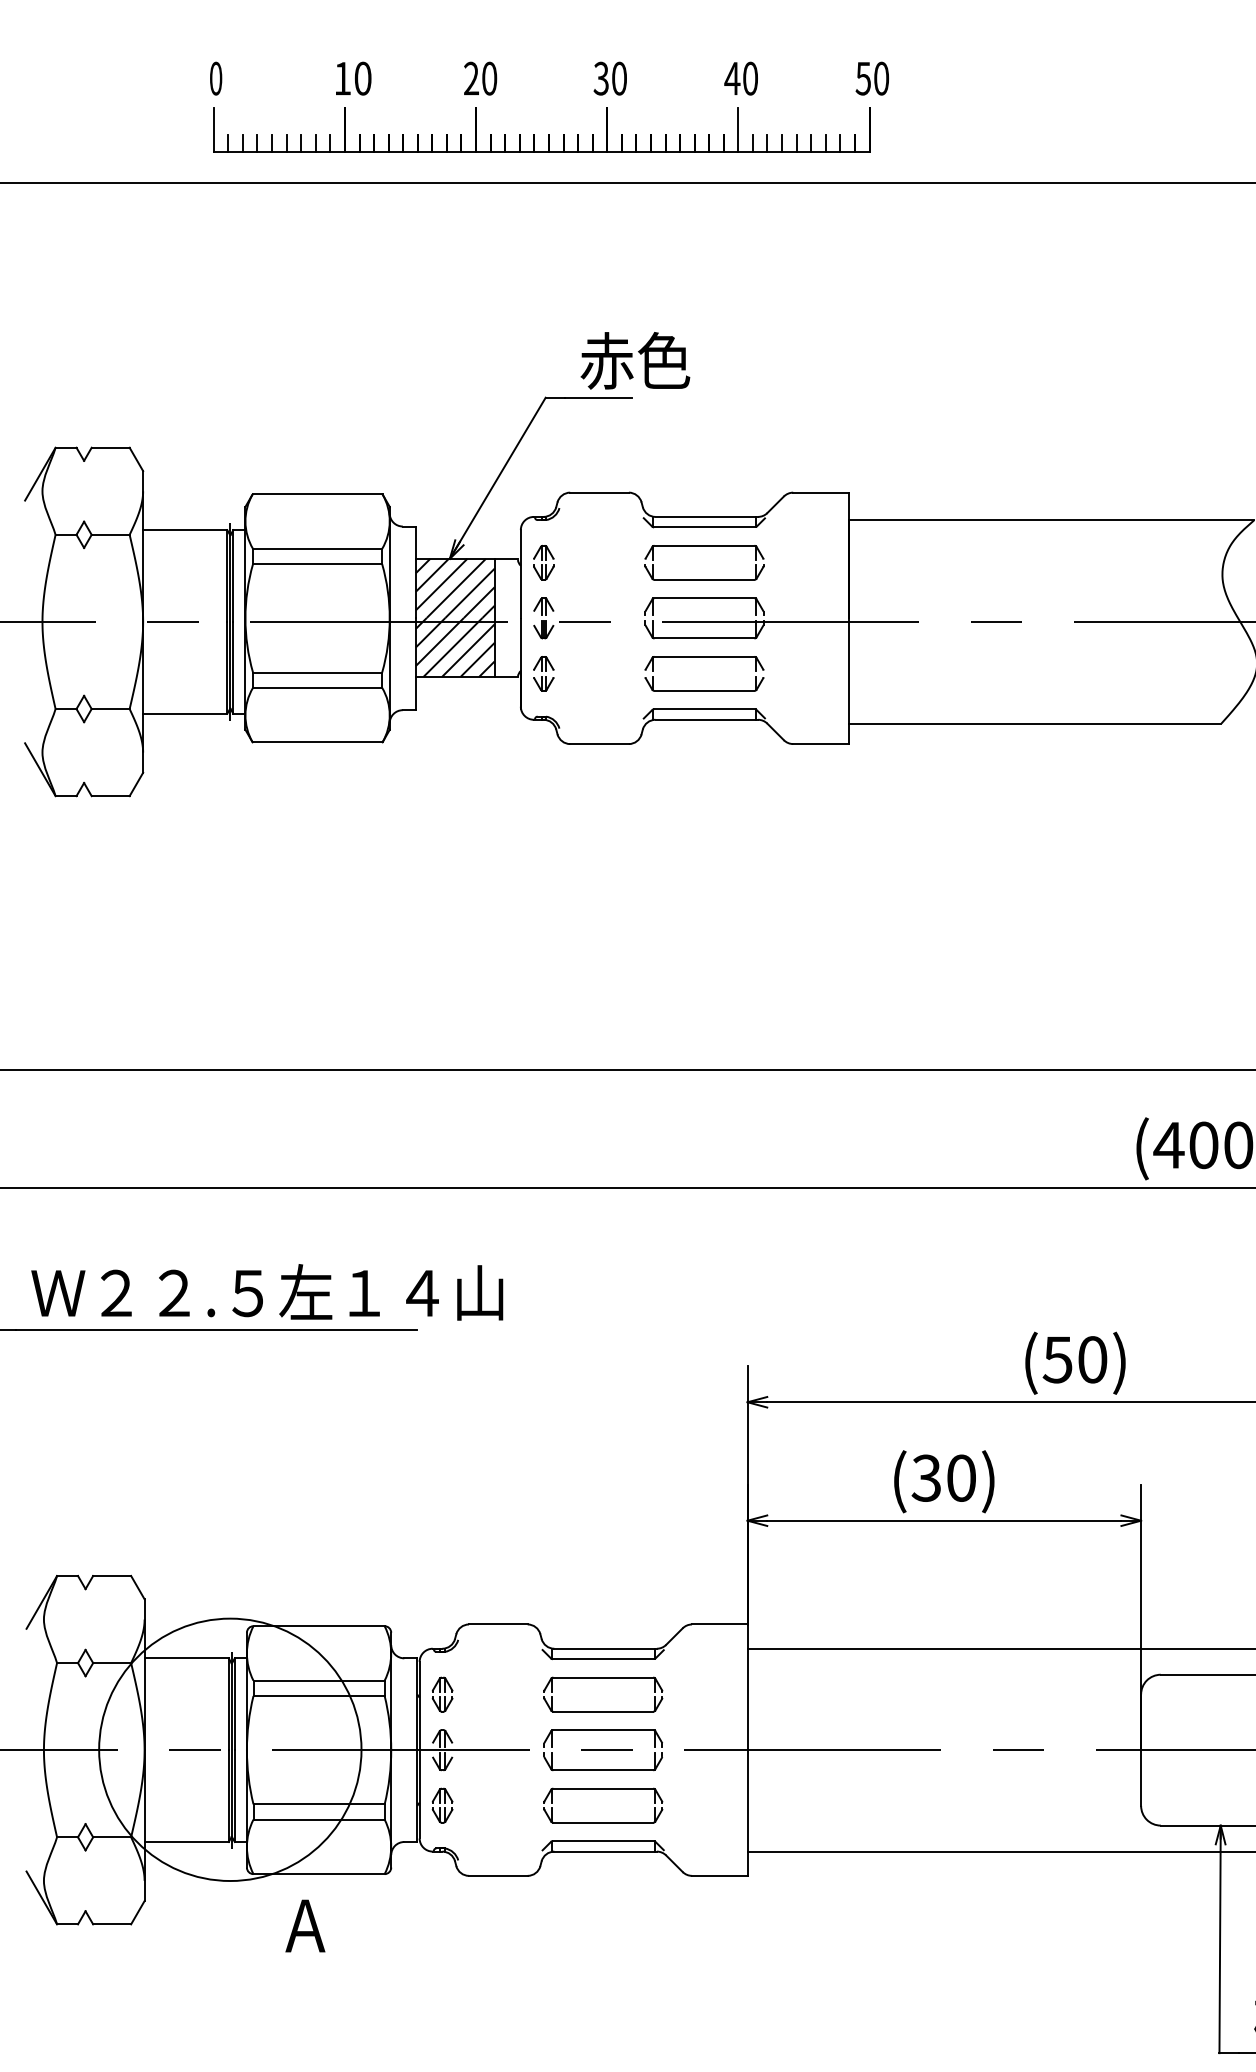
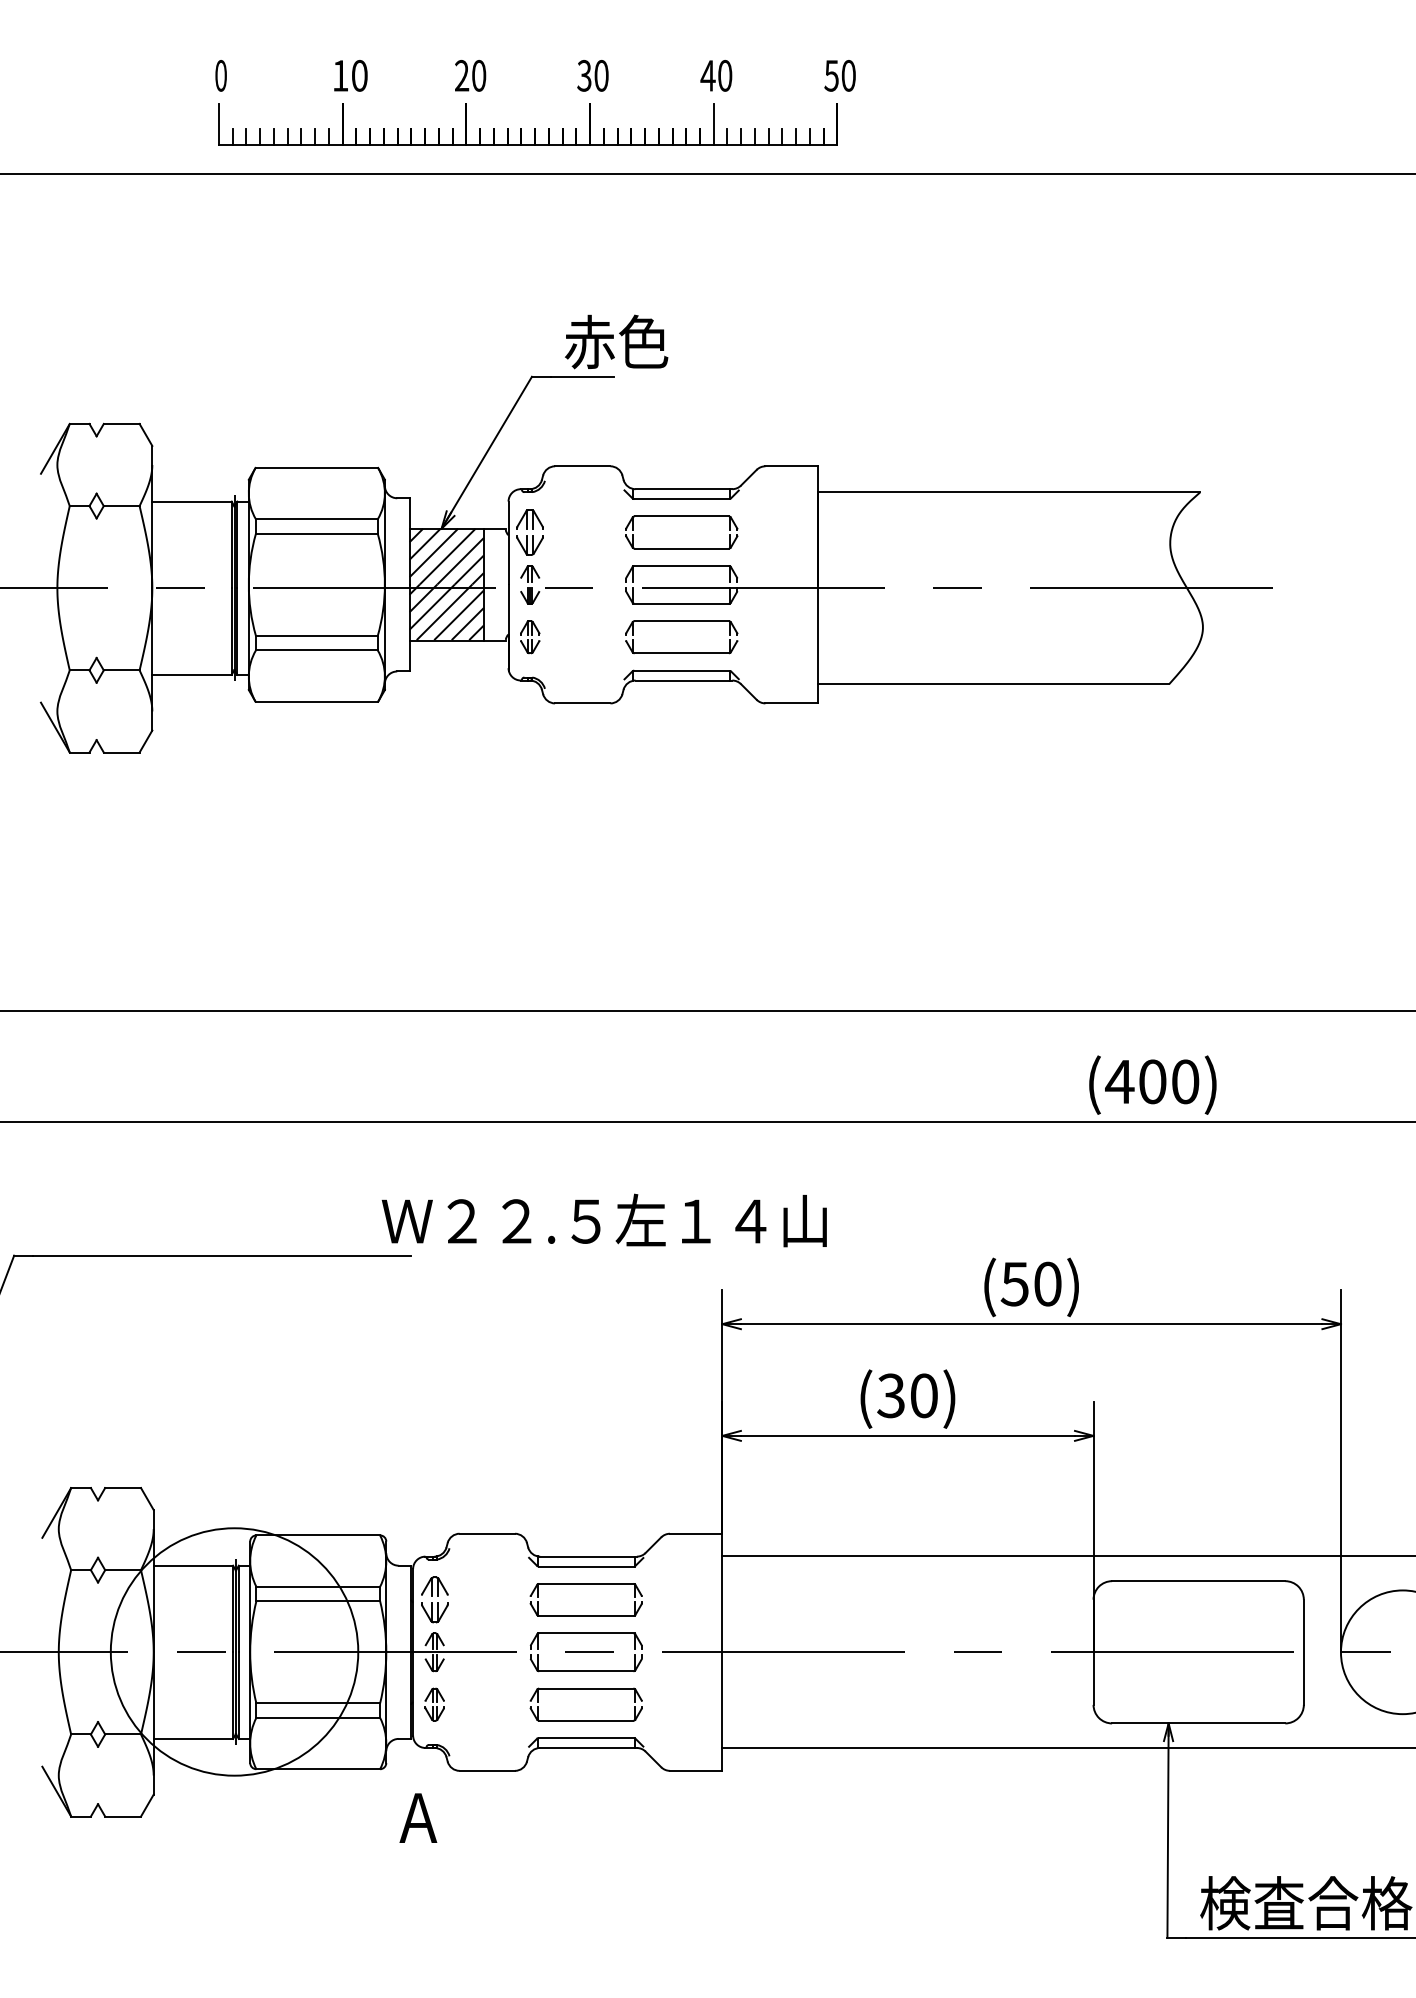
part: (544, 562) -> (530, 532), size x1.4
text: (266, 1292) -> (603, 1220), moved
part: (442, 1694) -> (434, 1599), size x1.4
text: (305, 1925) -> (418, 1817), moved

